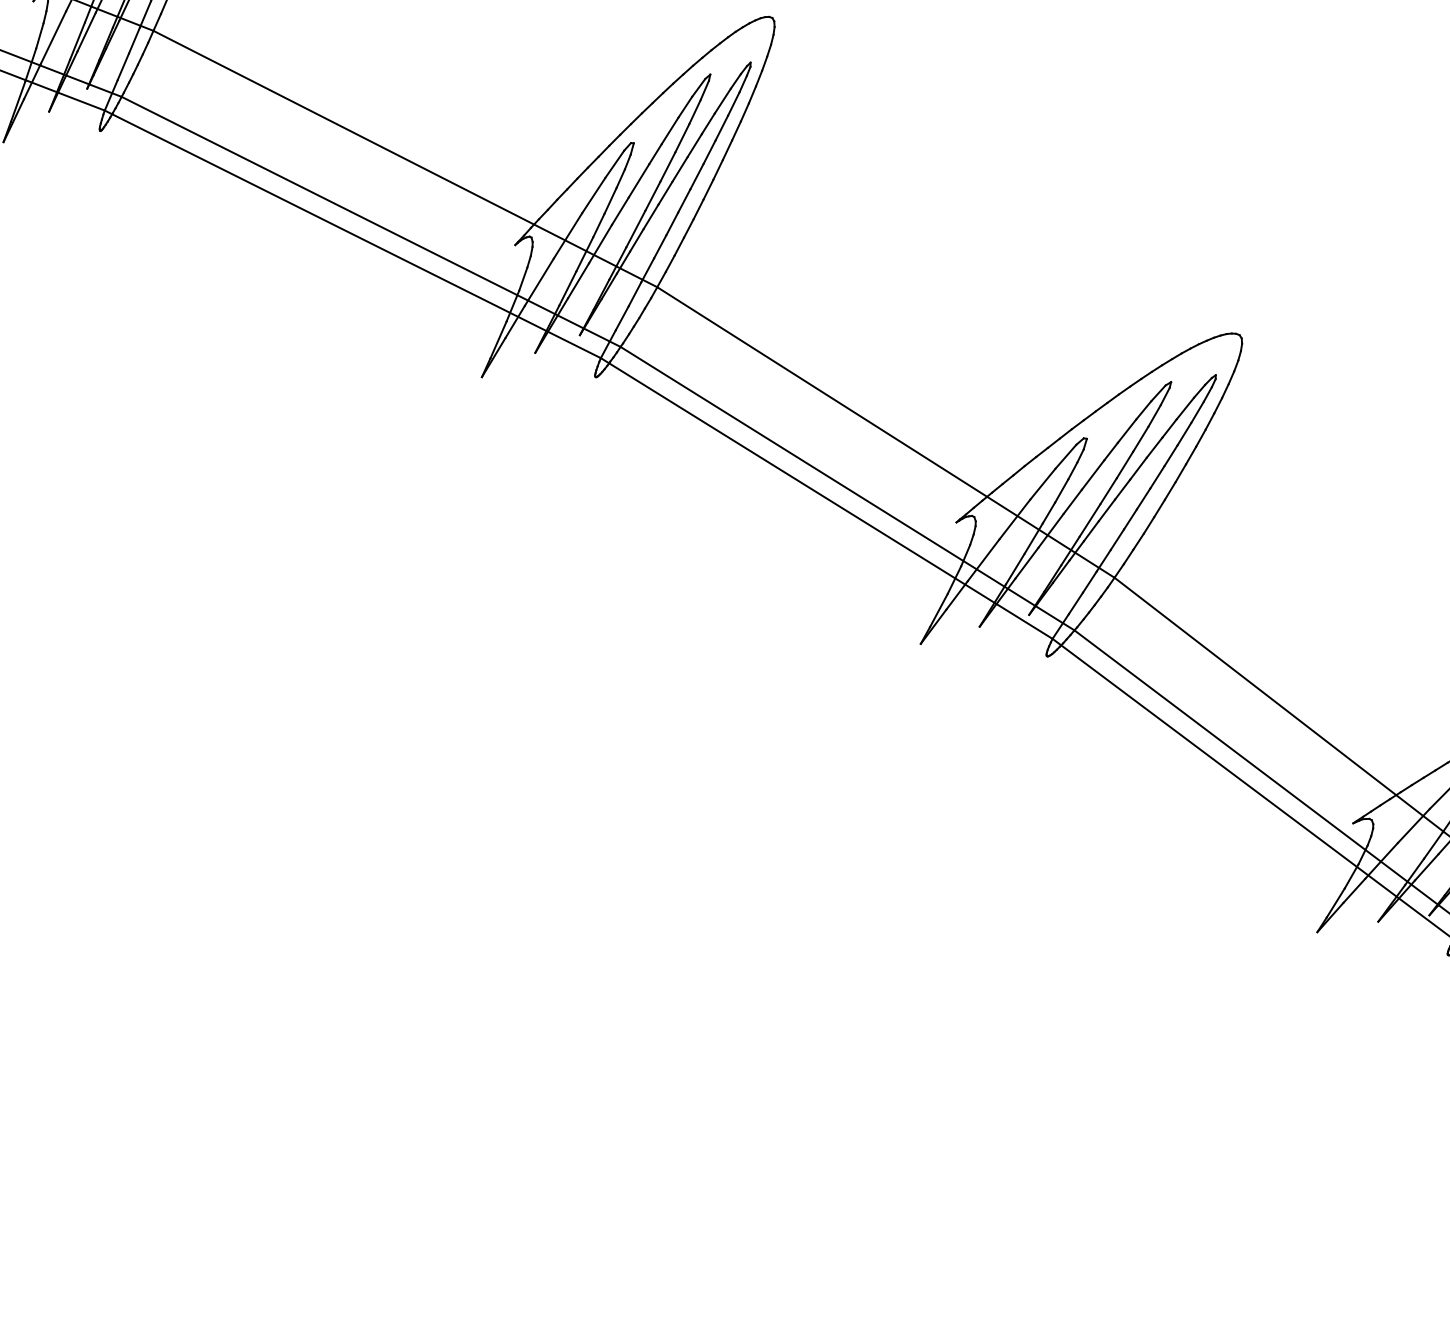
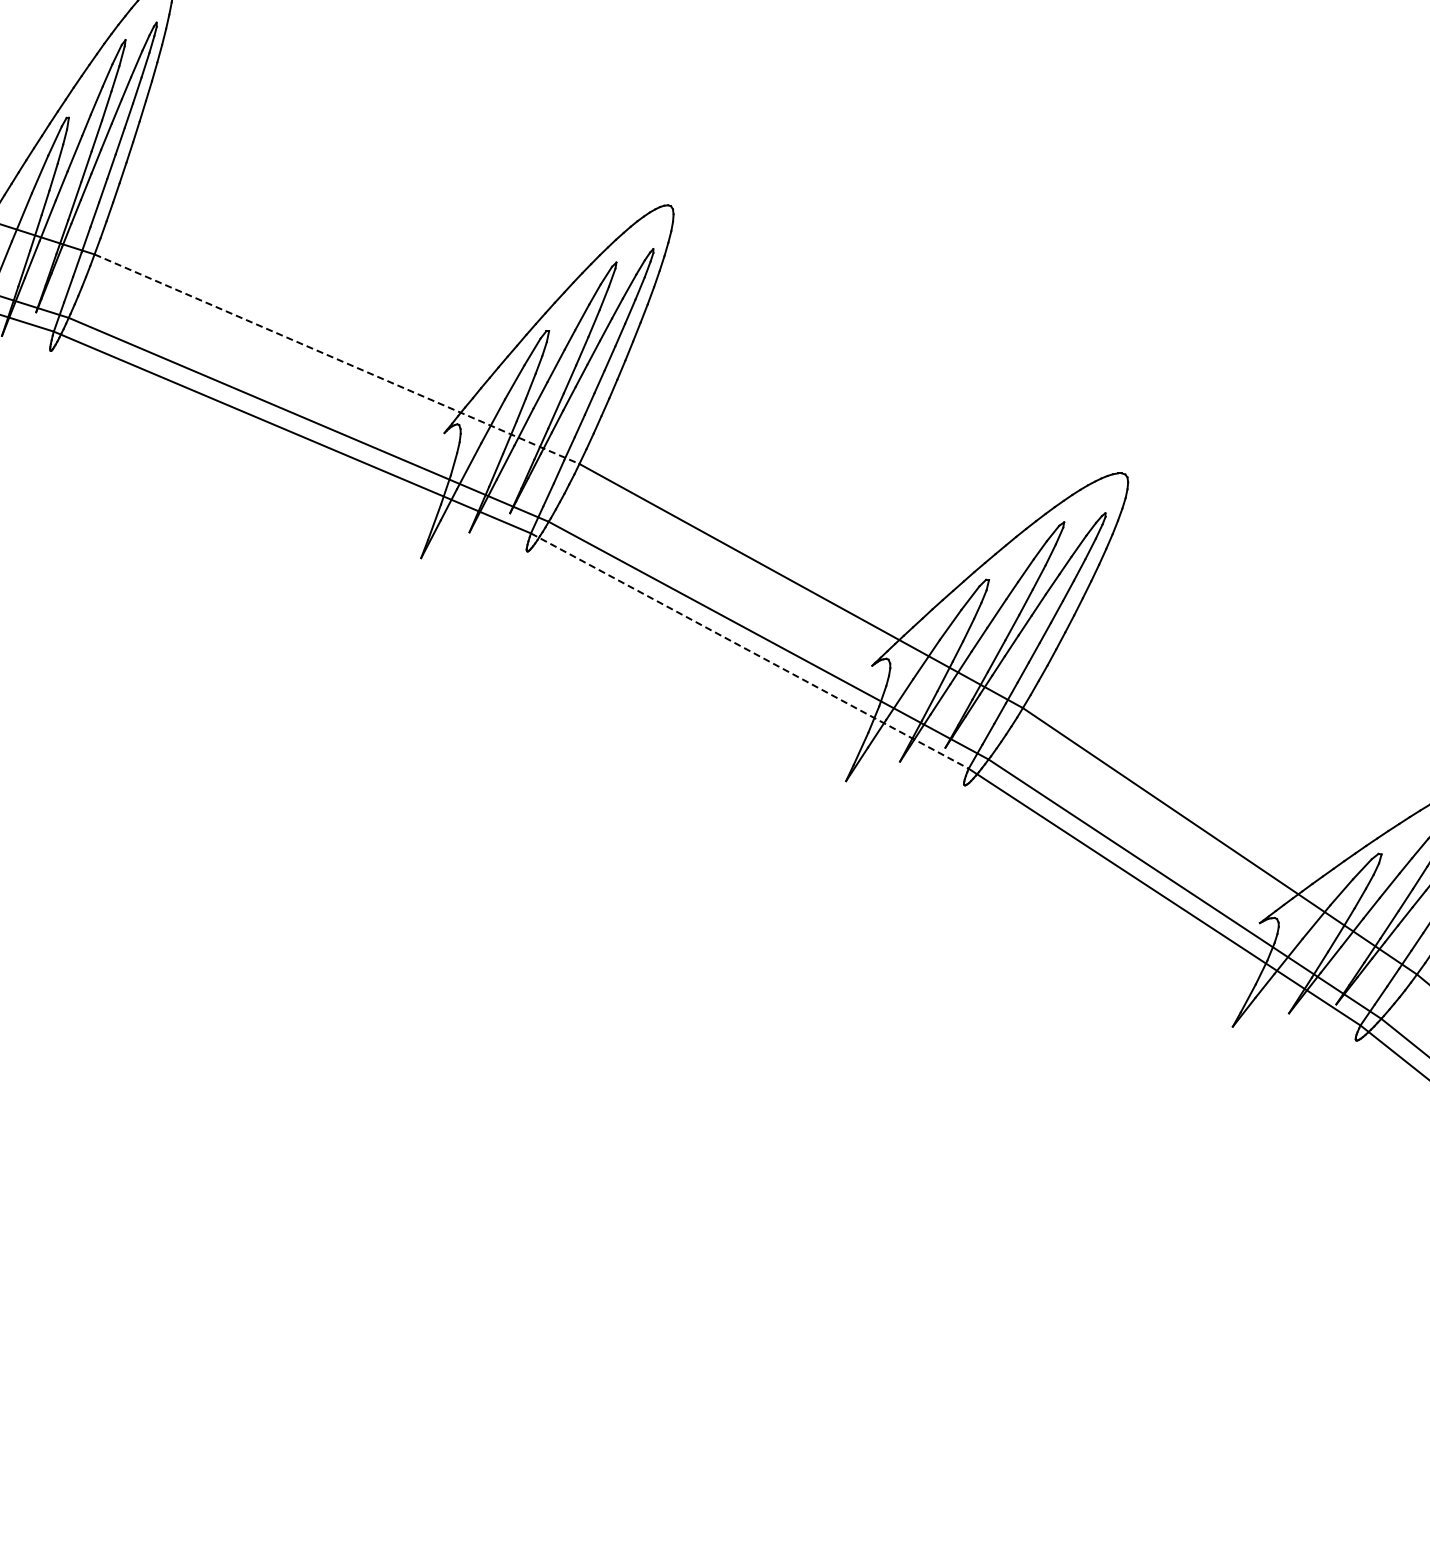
line: (405, 159) -> (337, 359), solid -> dashed
line: (827, 499) -> (750, 651), solid -> dashed

